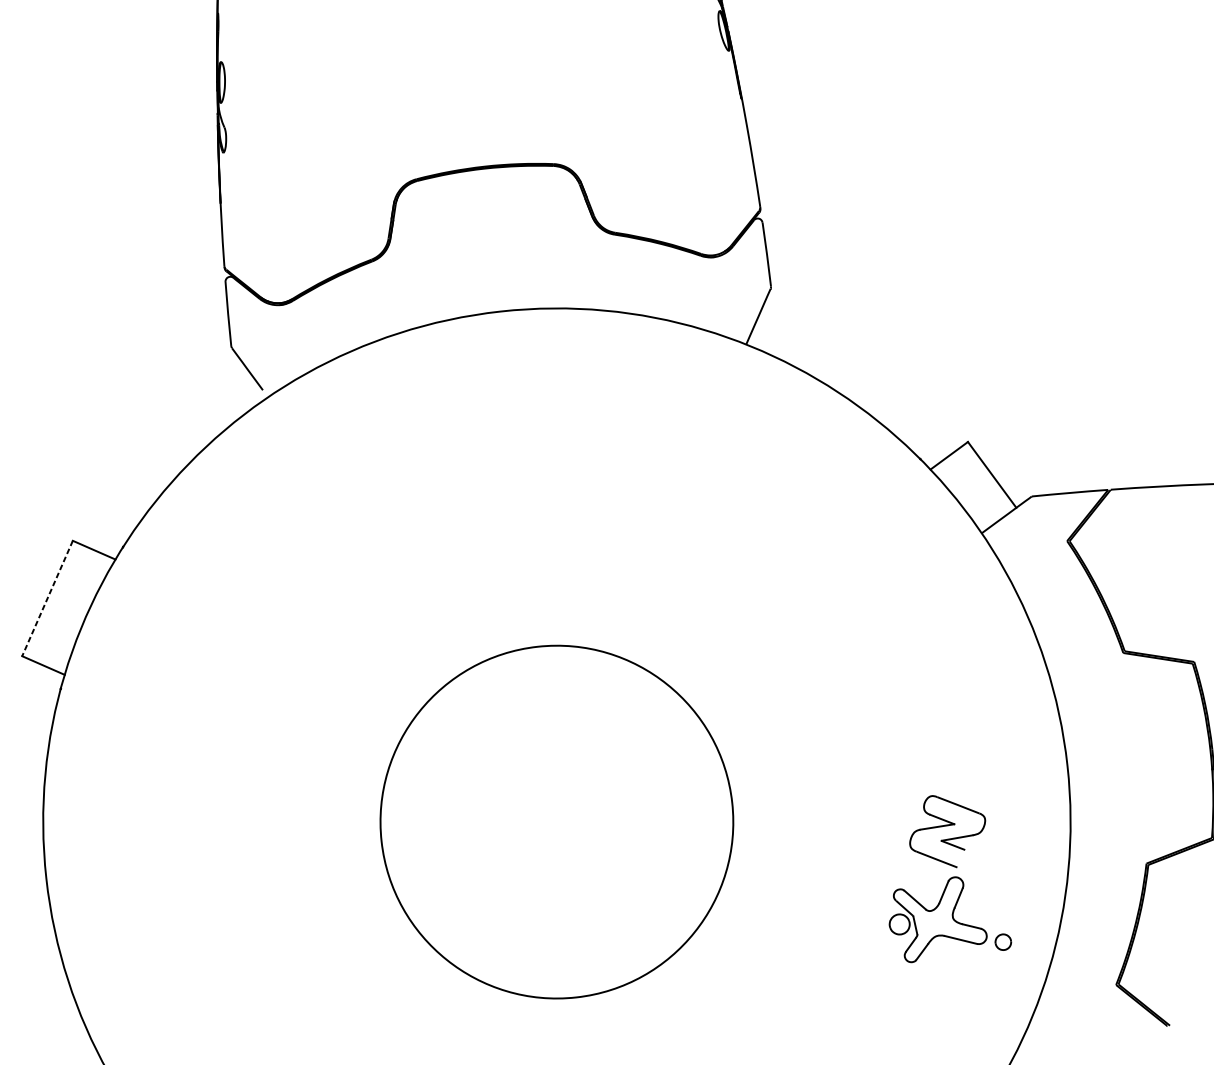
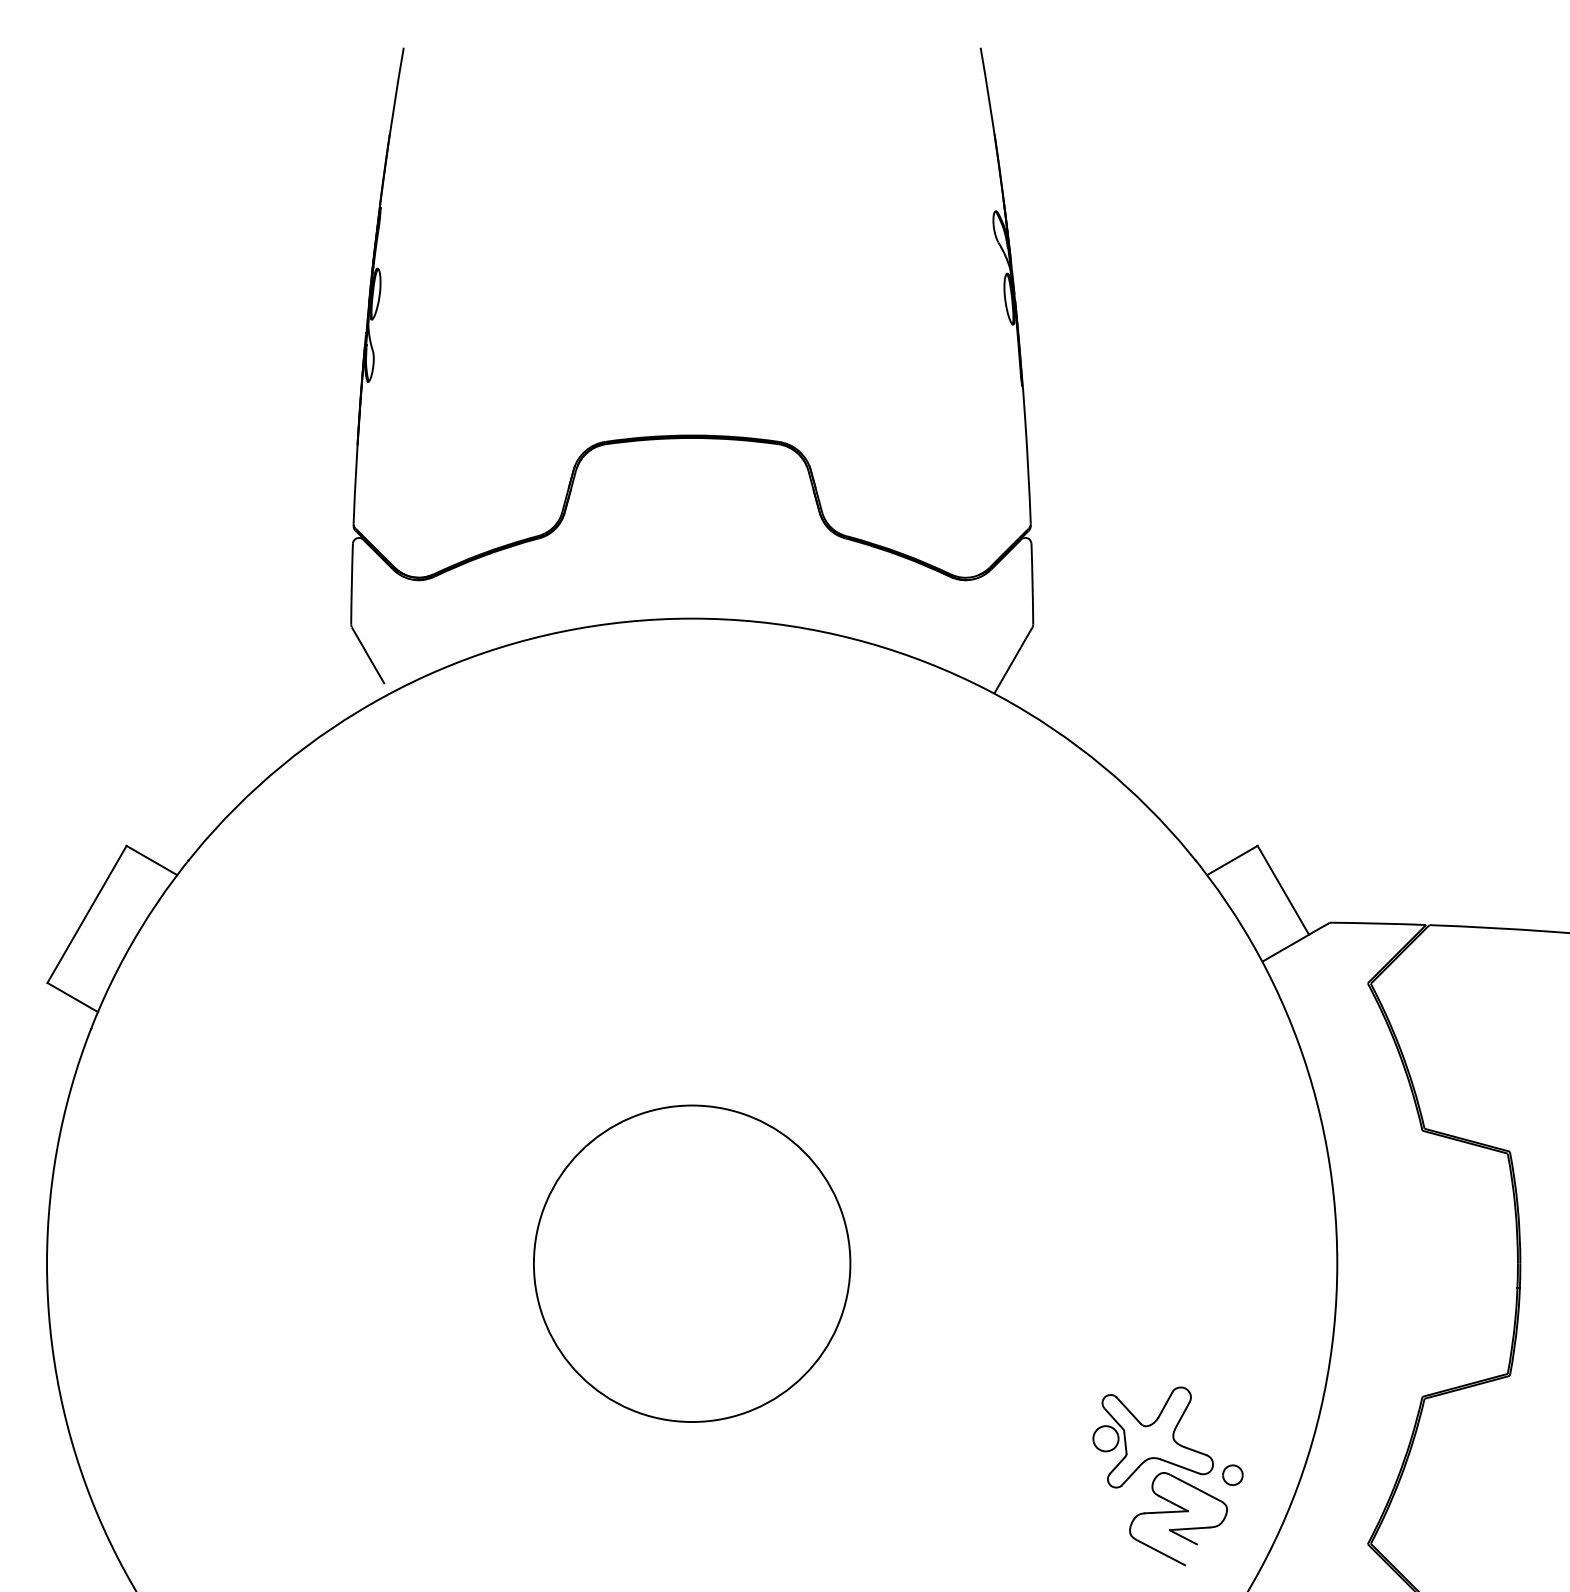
line: (47, 598) -> (86, 914), dashed -> solid
circle: (556, 821) -> (691, 1263), size x0.71
part: (946, 826) -> (1178, 1512), moved

